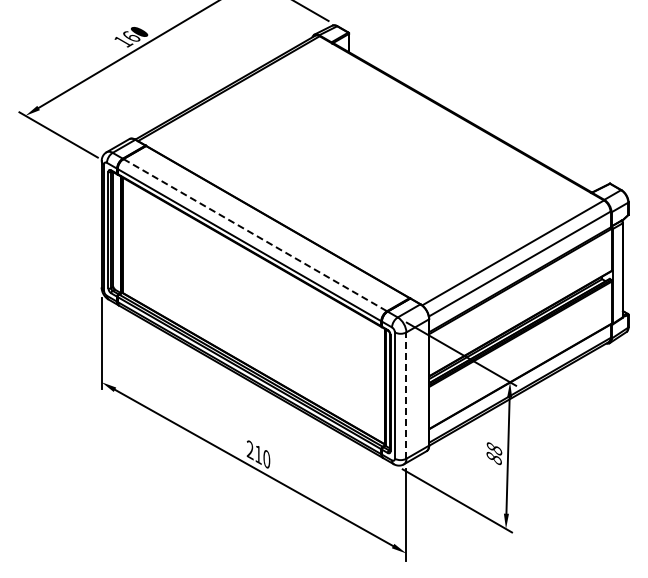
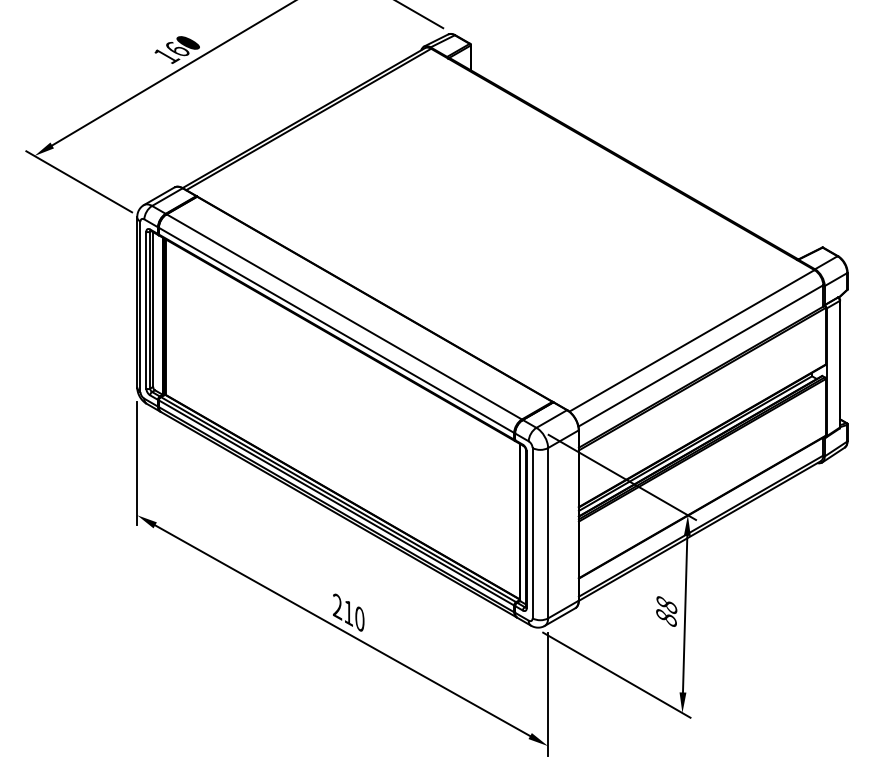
line: (255, 235) -> (344, 317), dashed -> solid
line: (406, 395) -> (548, 533), dashed -> solid

